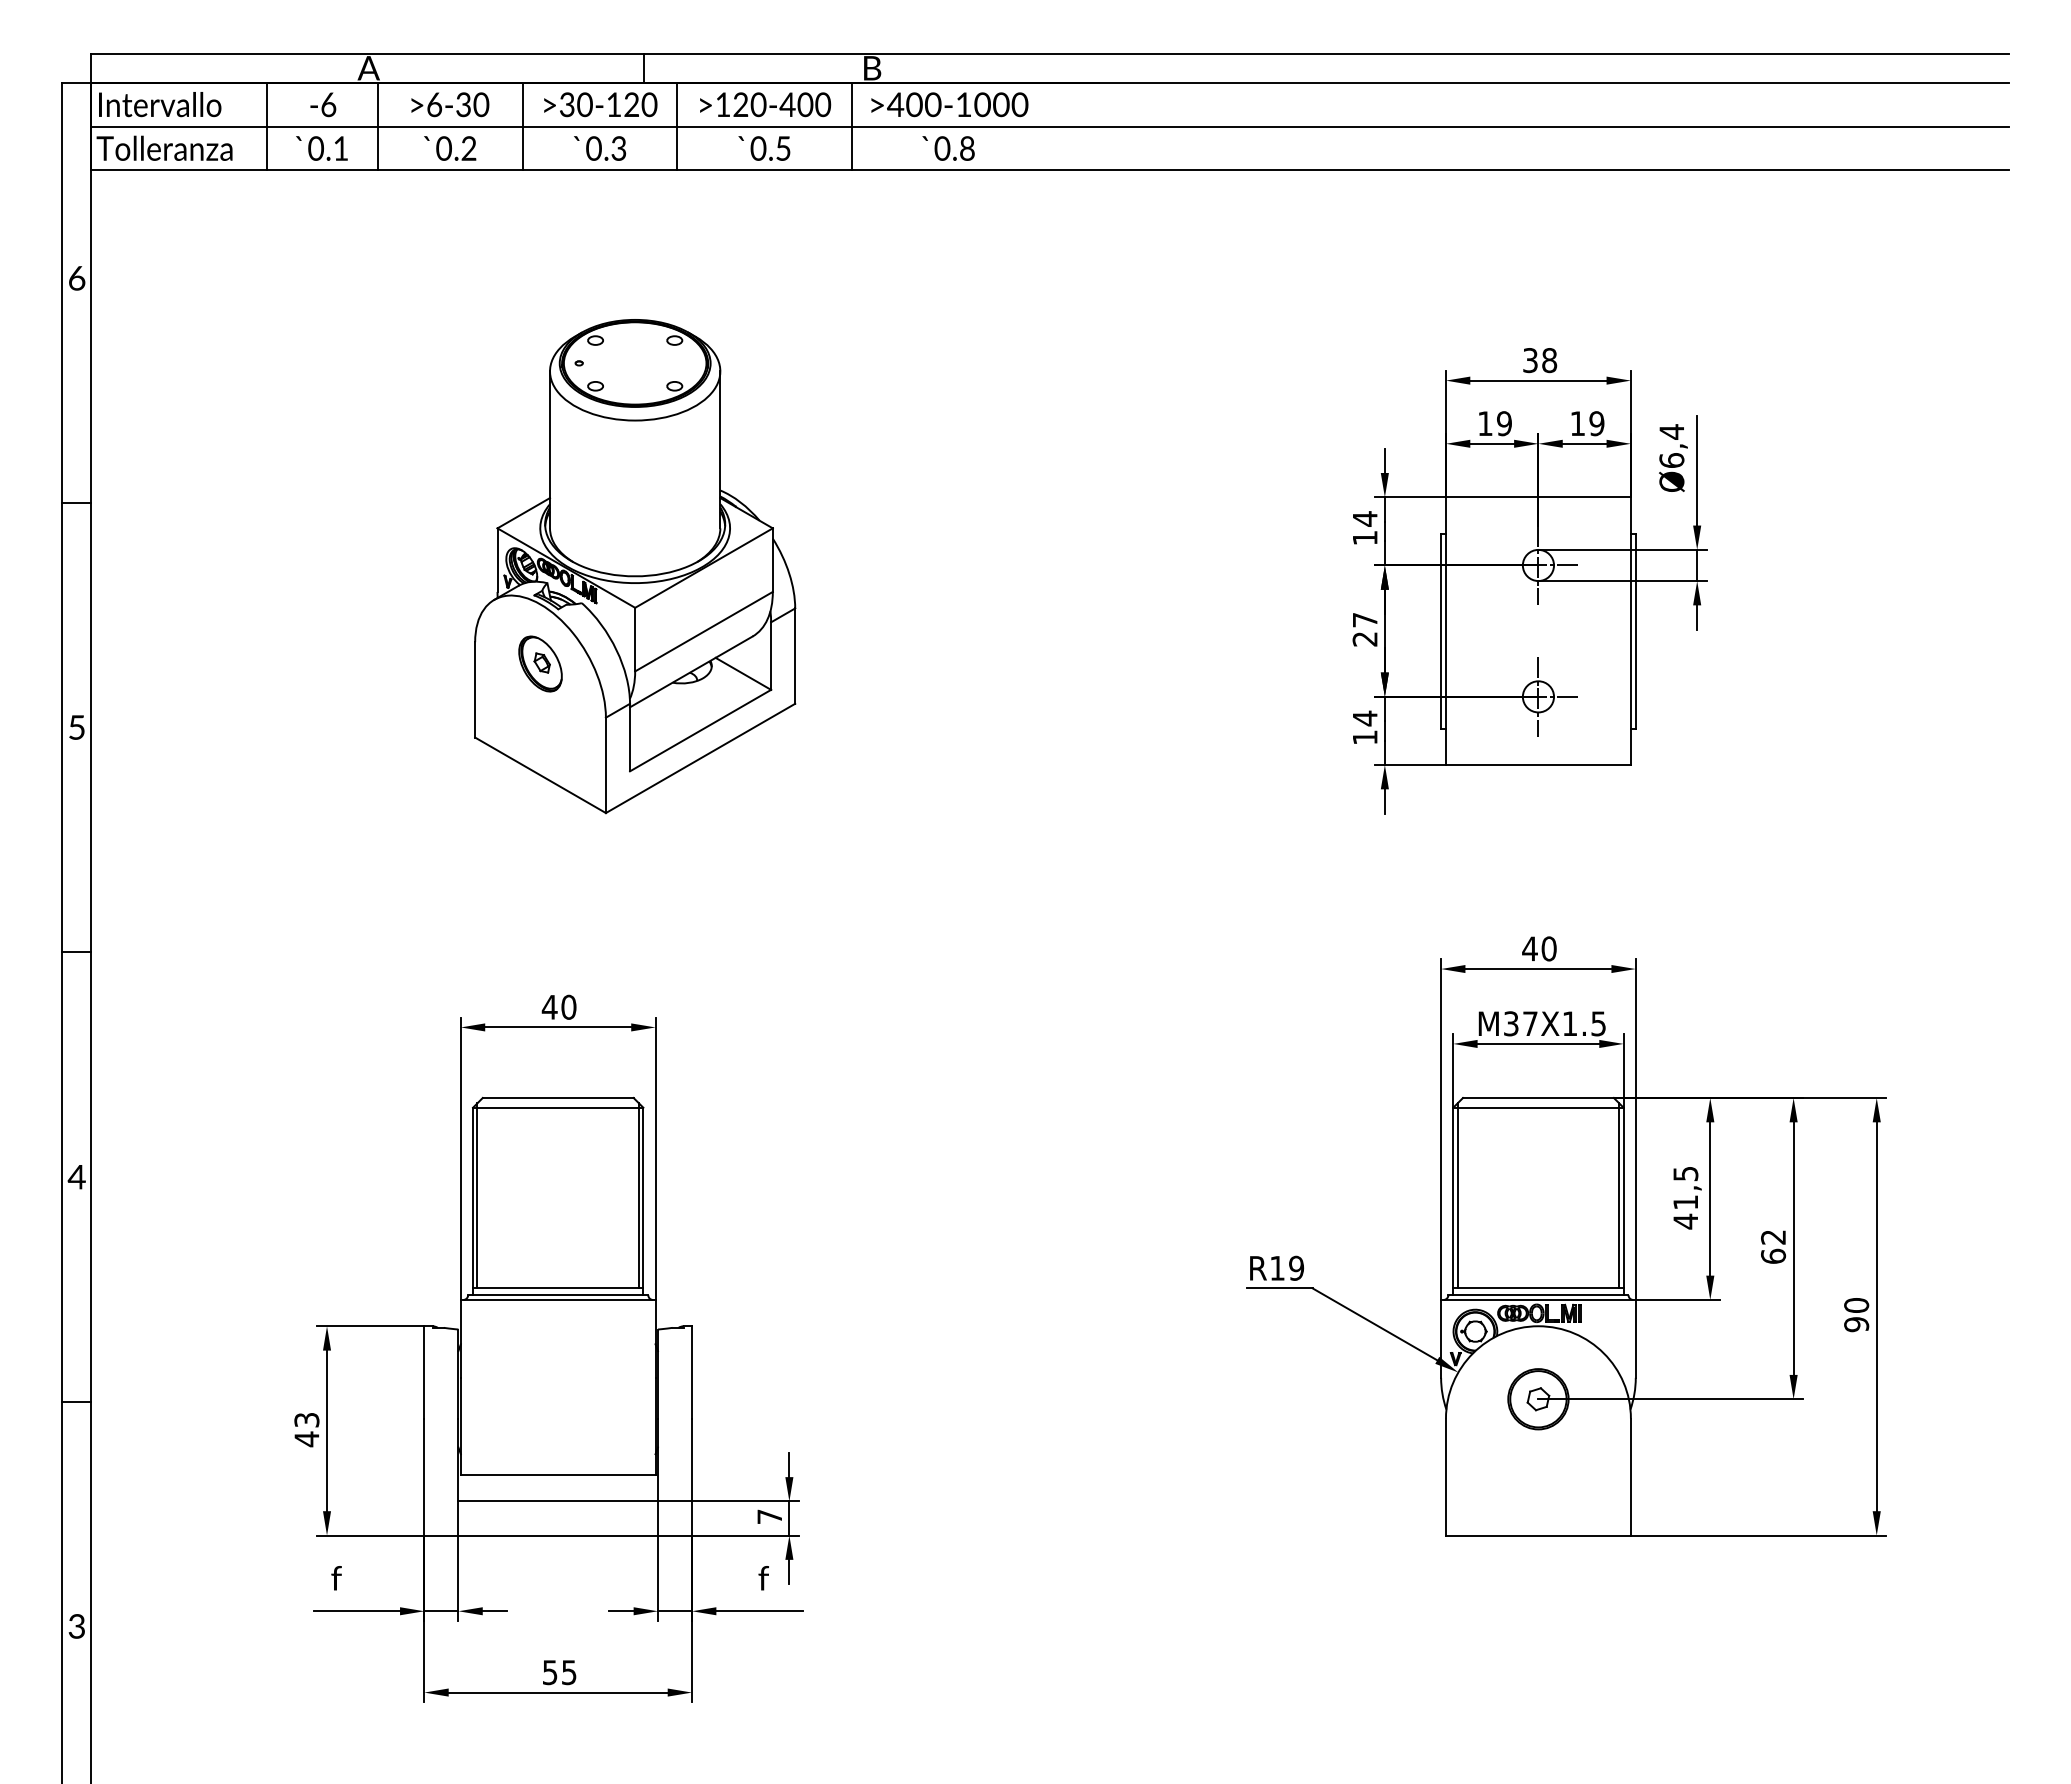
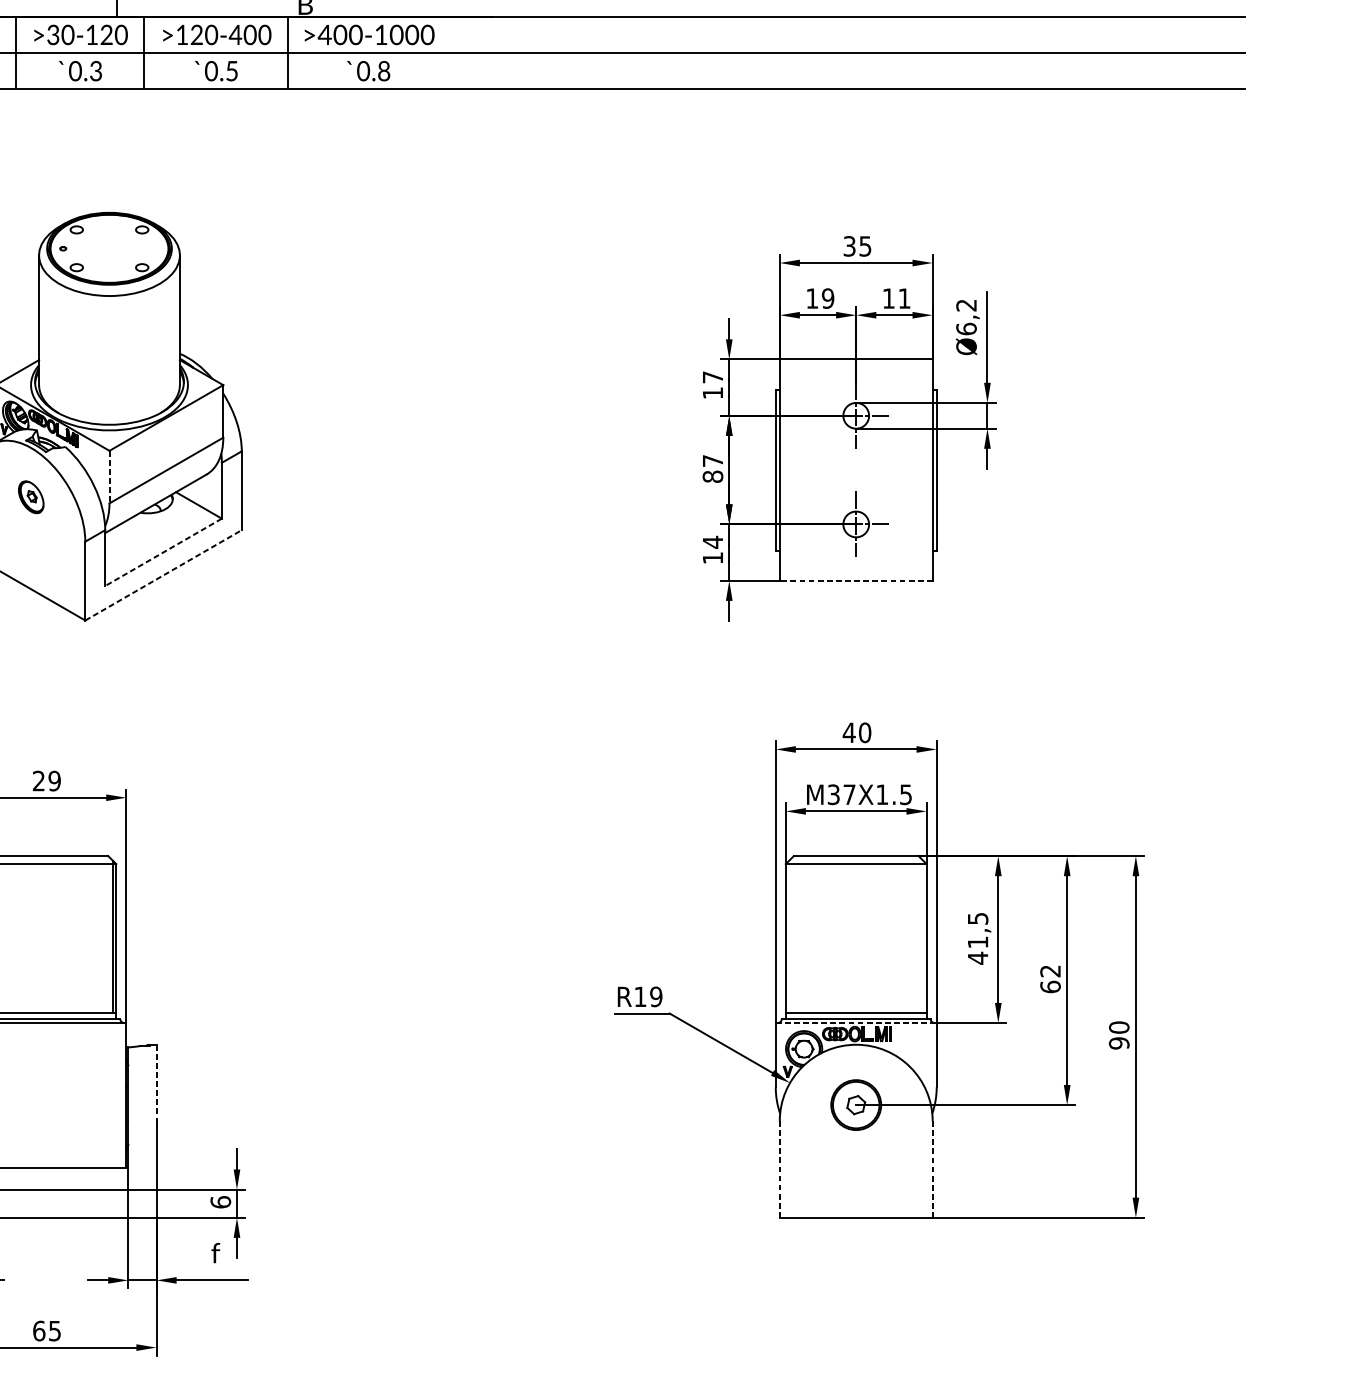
text: (1549, 360) -> (865, 246), 38 -> 35
text: (1596, 423) -> (904, 298), 19 -> 11
text: (1671, 431) -> (966, 305), 6,4 -> 6,2
text: (1365, 518) -> (713, 376), 14 -> 17
text: (1364, 638) -> (712, 476), 27 -> 87
line: (635, 639) -> (109, 477), solid -> dashed
part: (540, 663) -> (31, 496), size x0.7
line: (700, 730) -> (163, 552), solid -> dashed
line: (701, 758) -> (164, 575), solid -> dashed
line: (1537, 765) -> (855, 581), solid -> dashed
text: (558, 1006) -> (46, 780), 40 -> 29
line: (1457, 1195) -> (789, 936), removed
line: (1619, 1195) -> (923, 936), removed
line: (1538, 1299) -> (856, 1022), solid -> dashed
line: (692, 1372) -> (156, 1082), solid -> dashed
line: (1445, 1476) -> (779, 1168), solid -> dashed
line: (1630, 1477) -> (932, 1169), solid -> dashed
text: (769, 1516) -> (220, 1202), 7 -> 6
text: (549, 1672) -> (38, 1331), 55 -> 65

